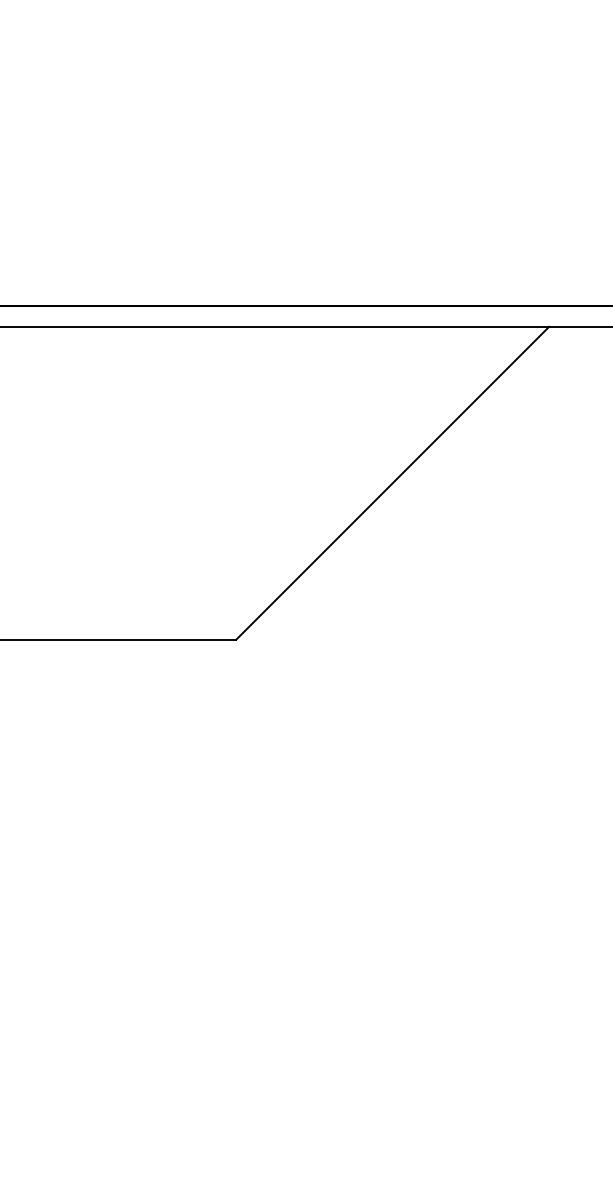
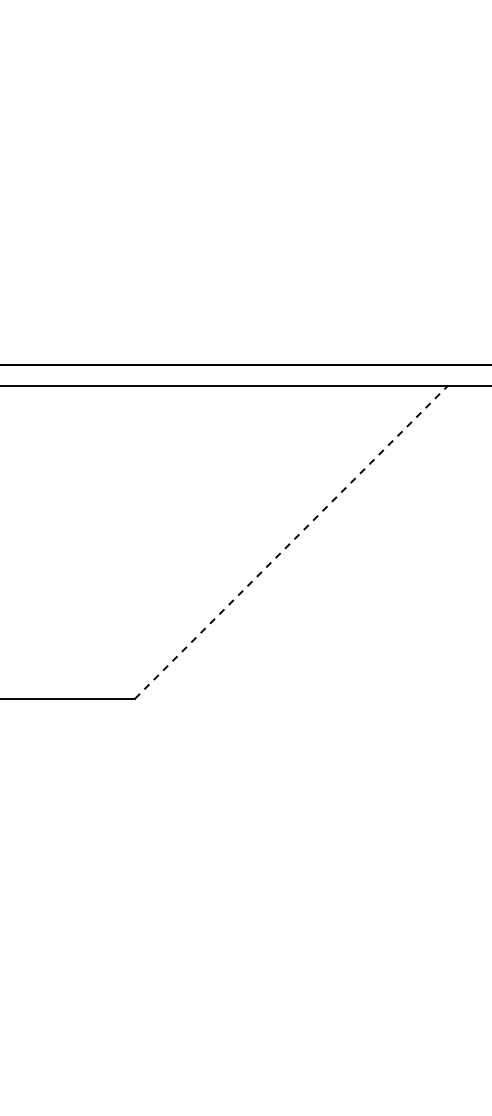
line: (393, 482) -> (292, 541), solid -> dashed

